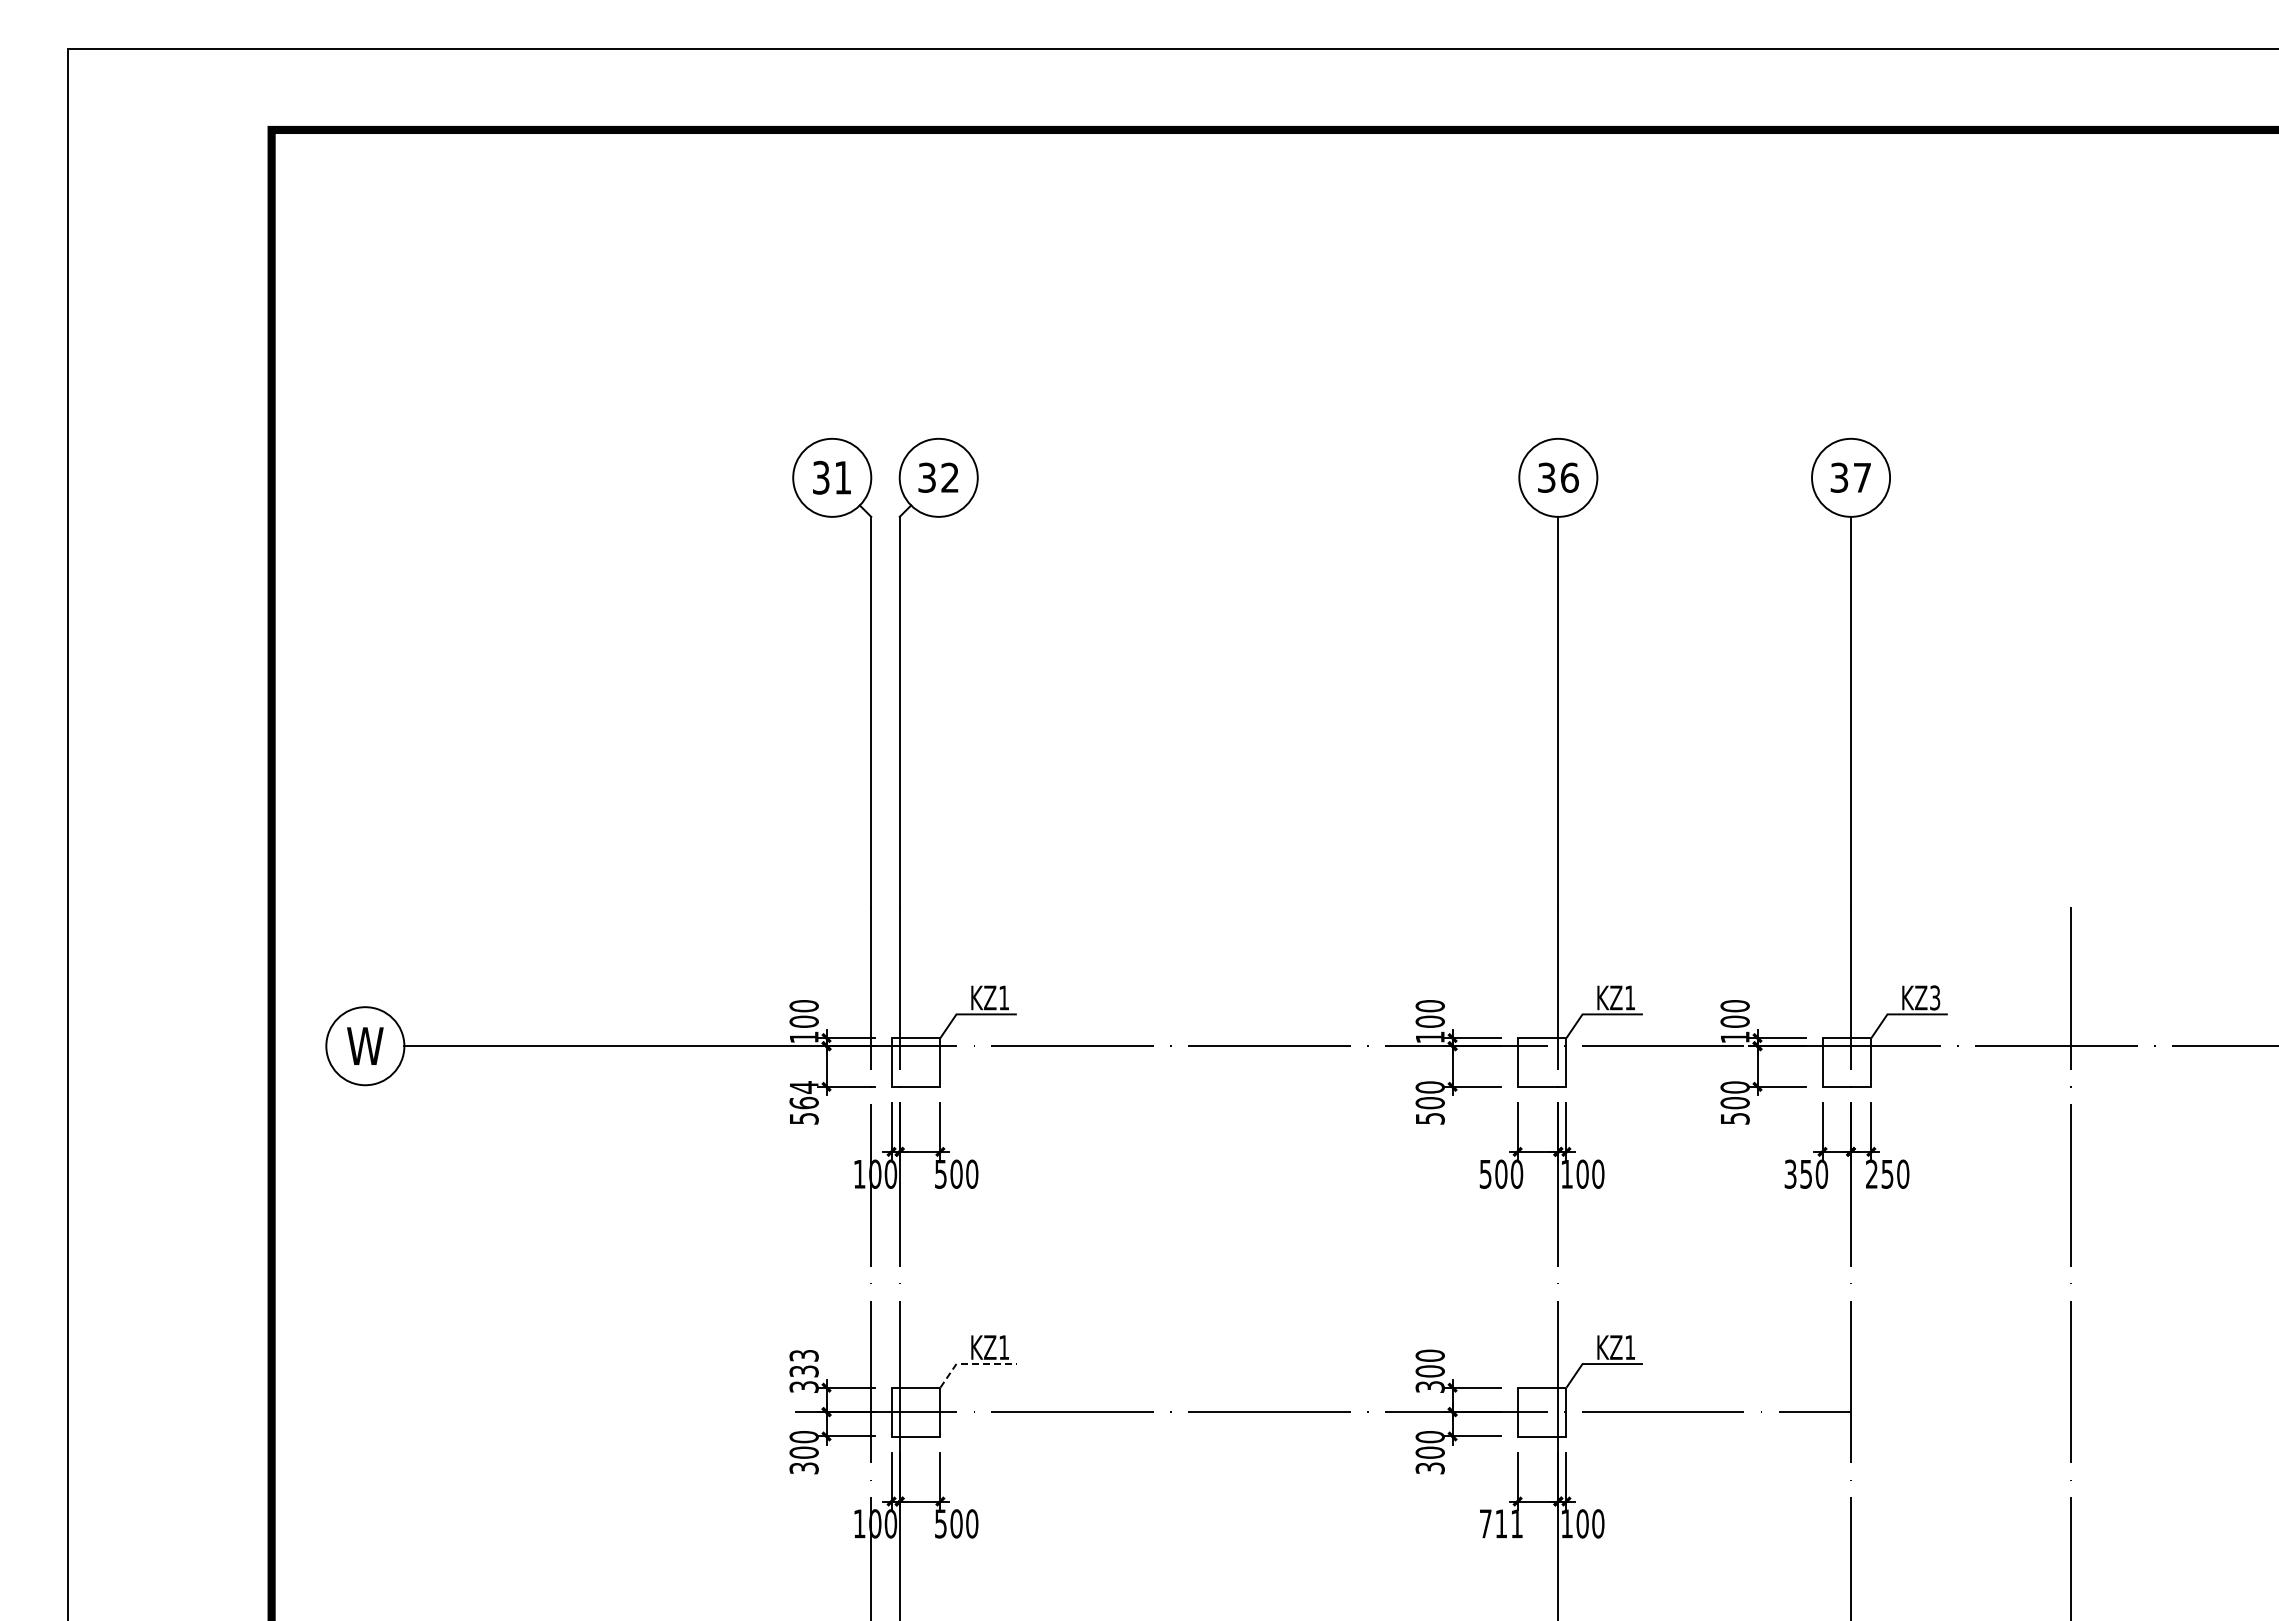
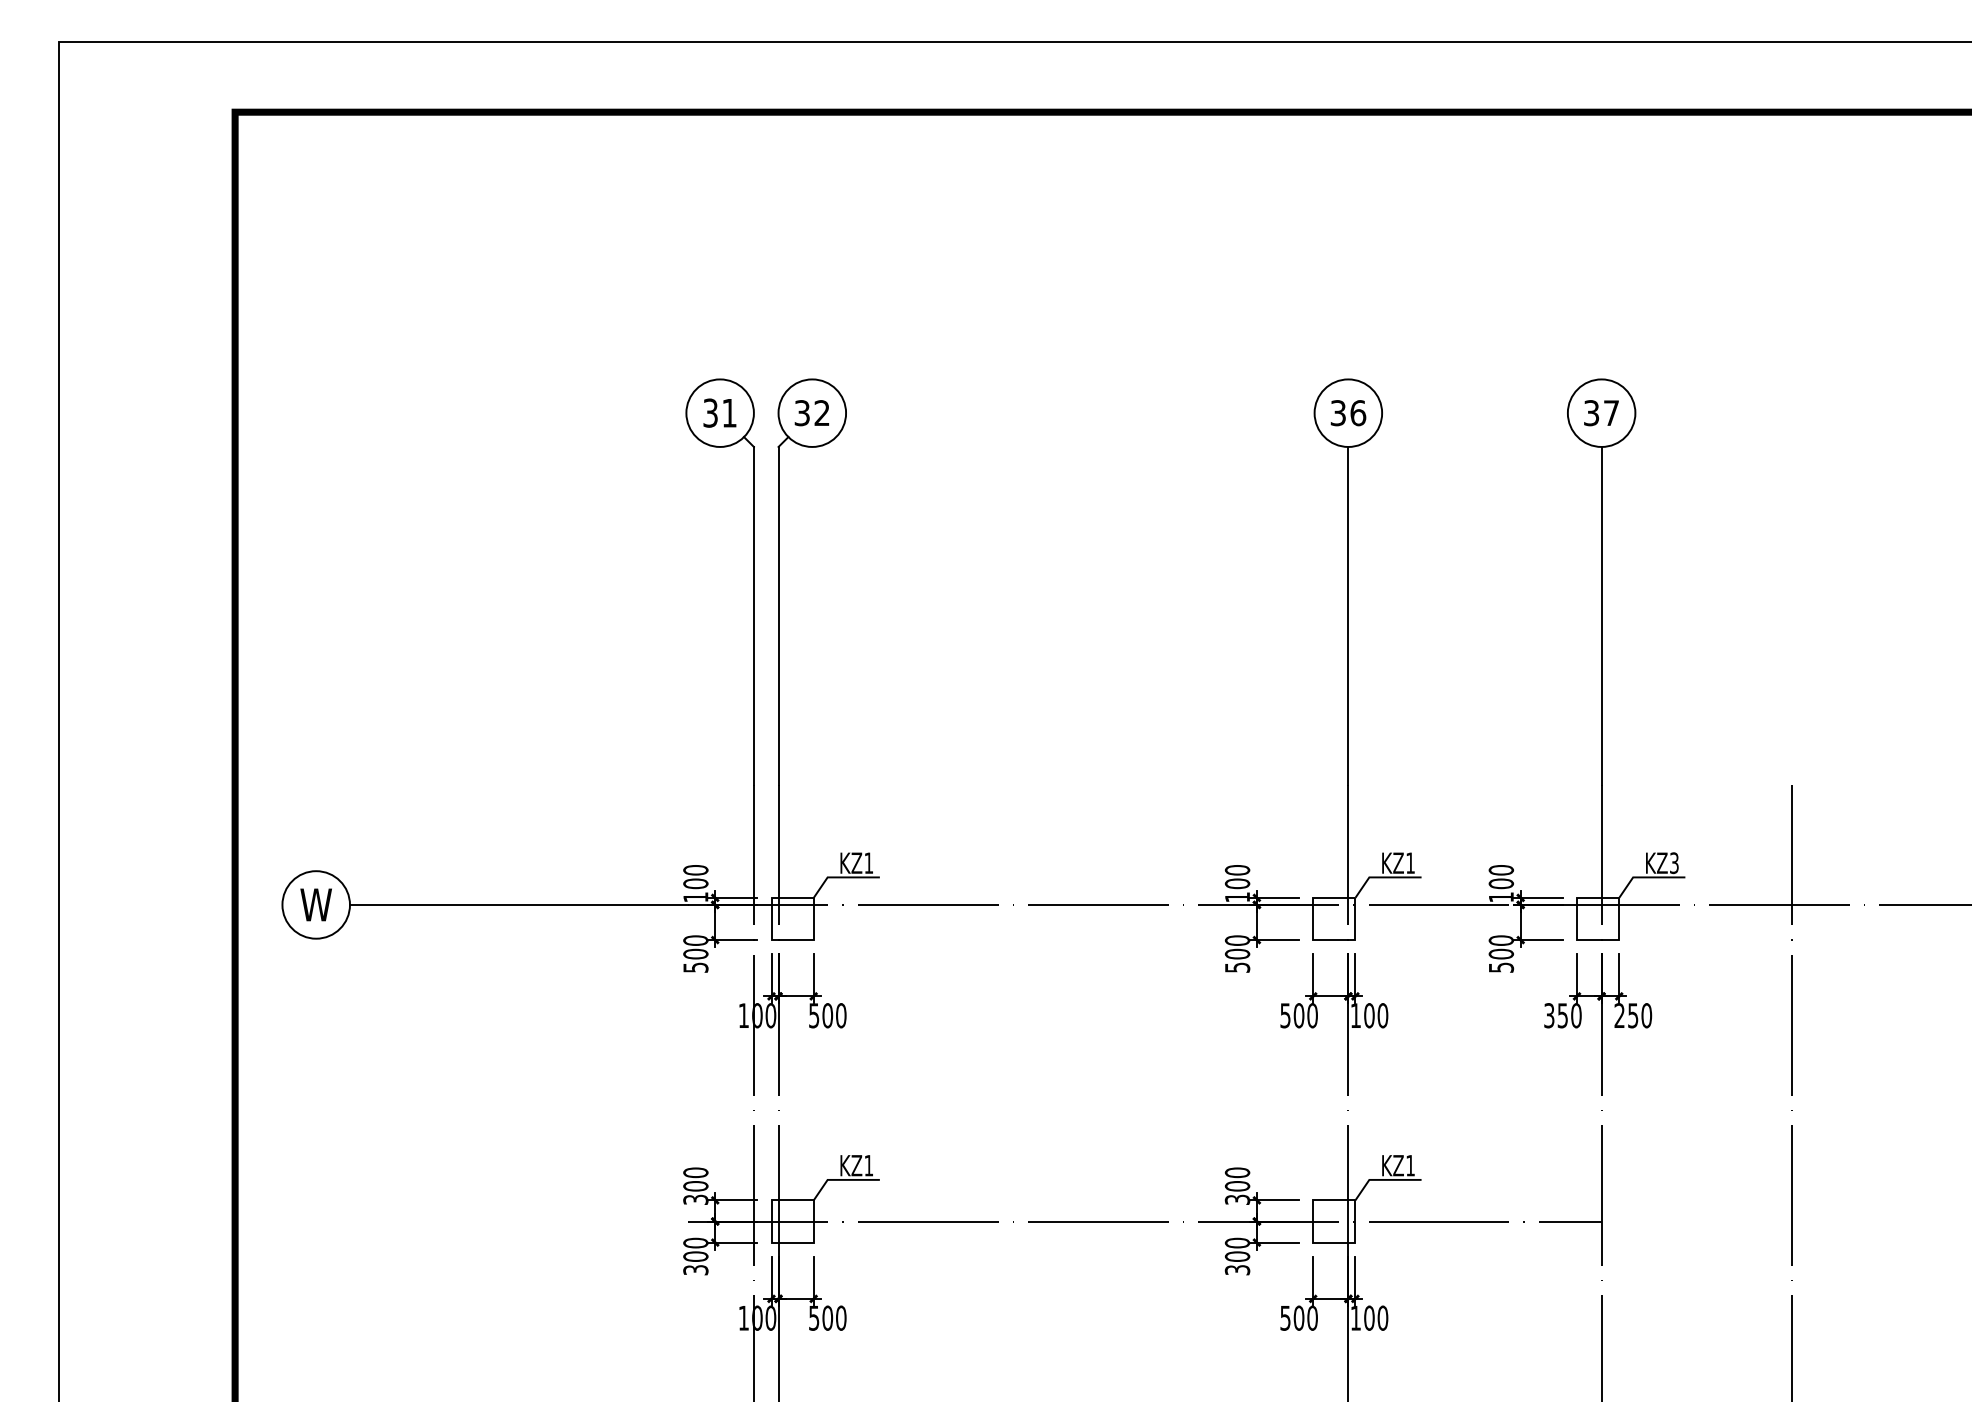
text: (803, 1095) -> (695, 947), 564 -> 500
text: (803, 1363) -> (695, 1179), 333 -> 300
line: (972, 1364) -> (841, 1180), dashed -> solid
text: (1501, 1523) -> (1299, 1317), 711 -> 500

